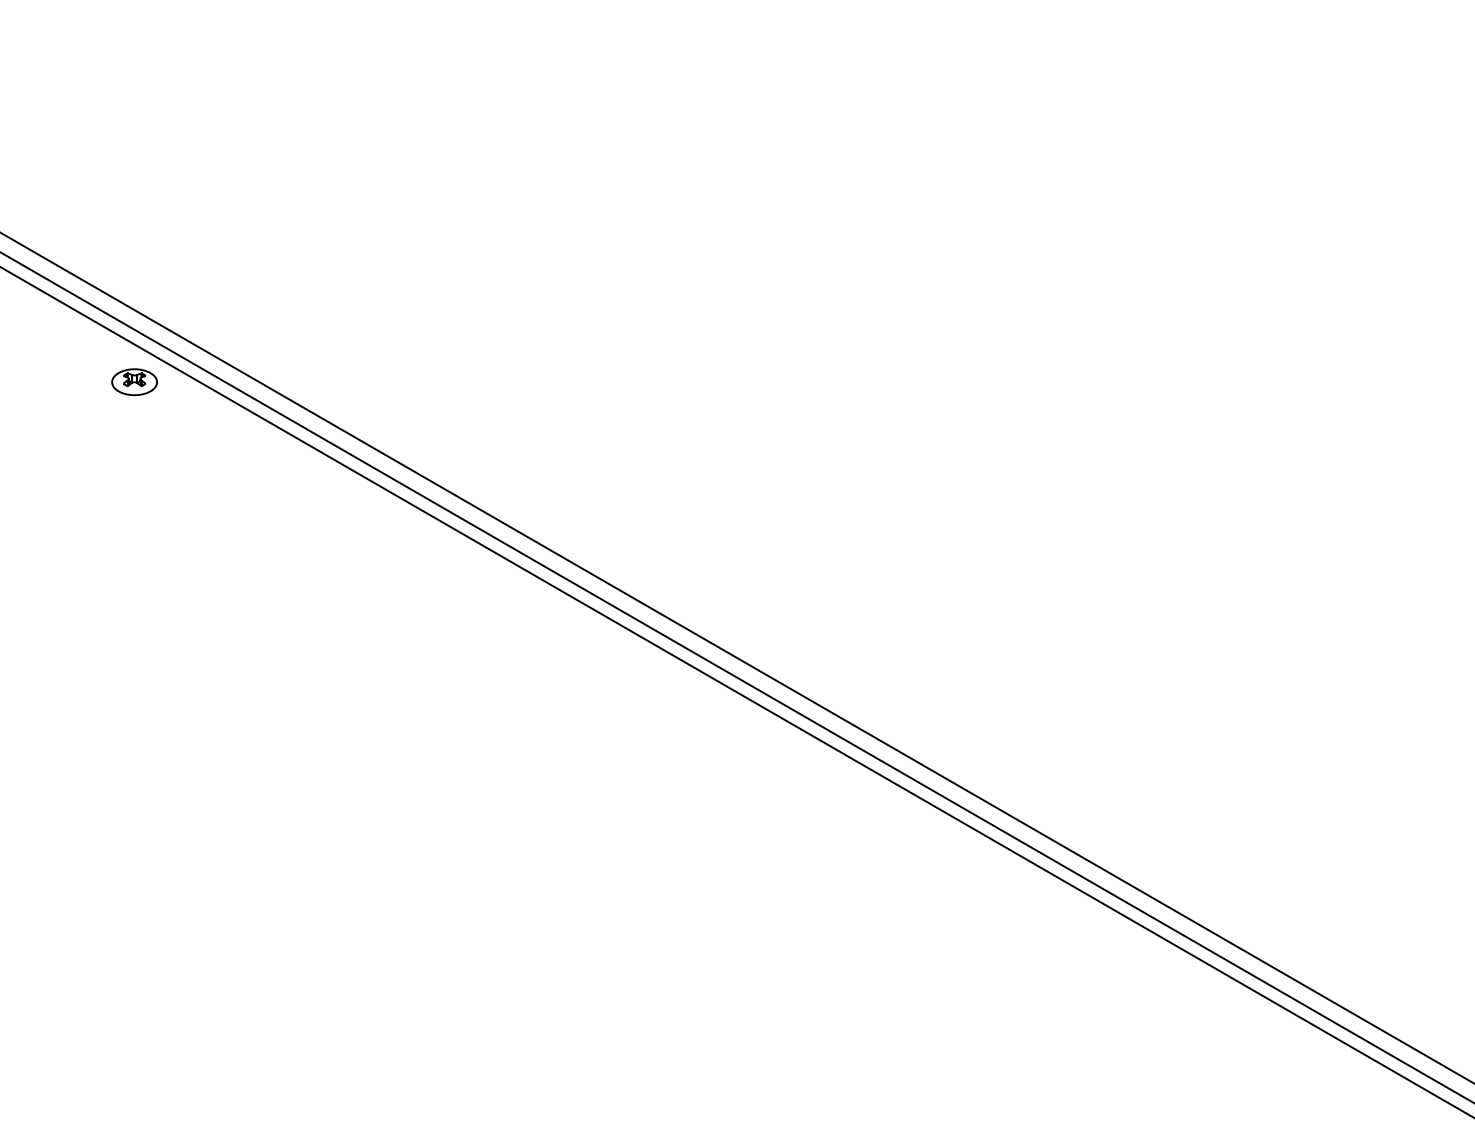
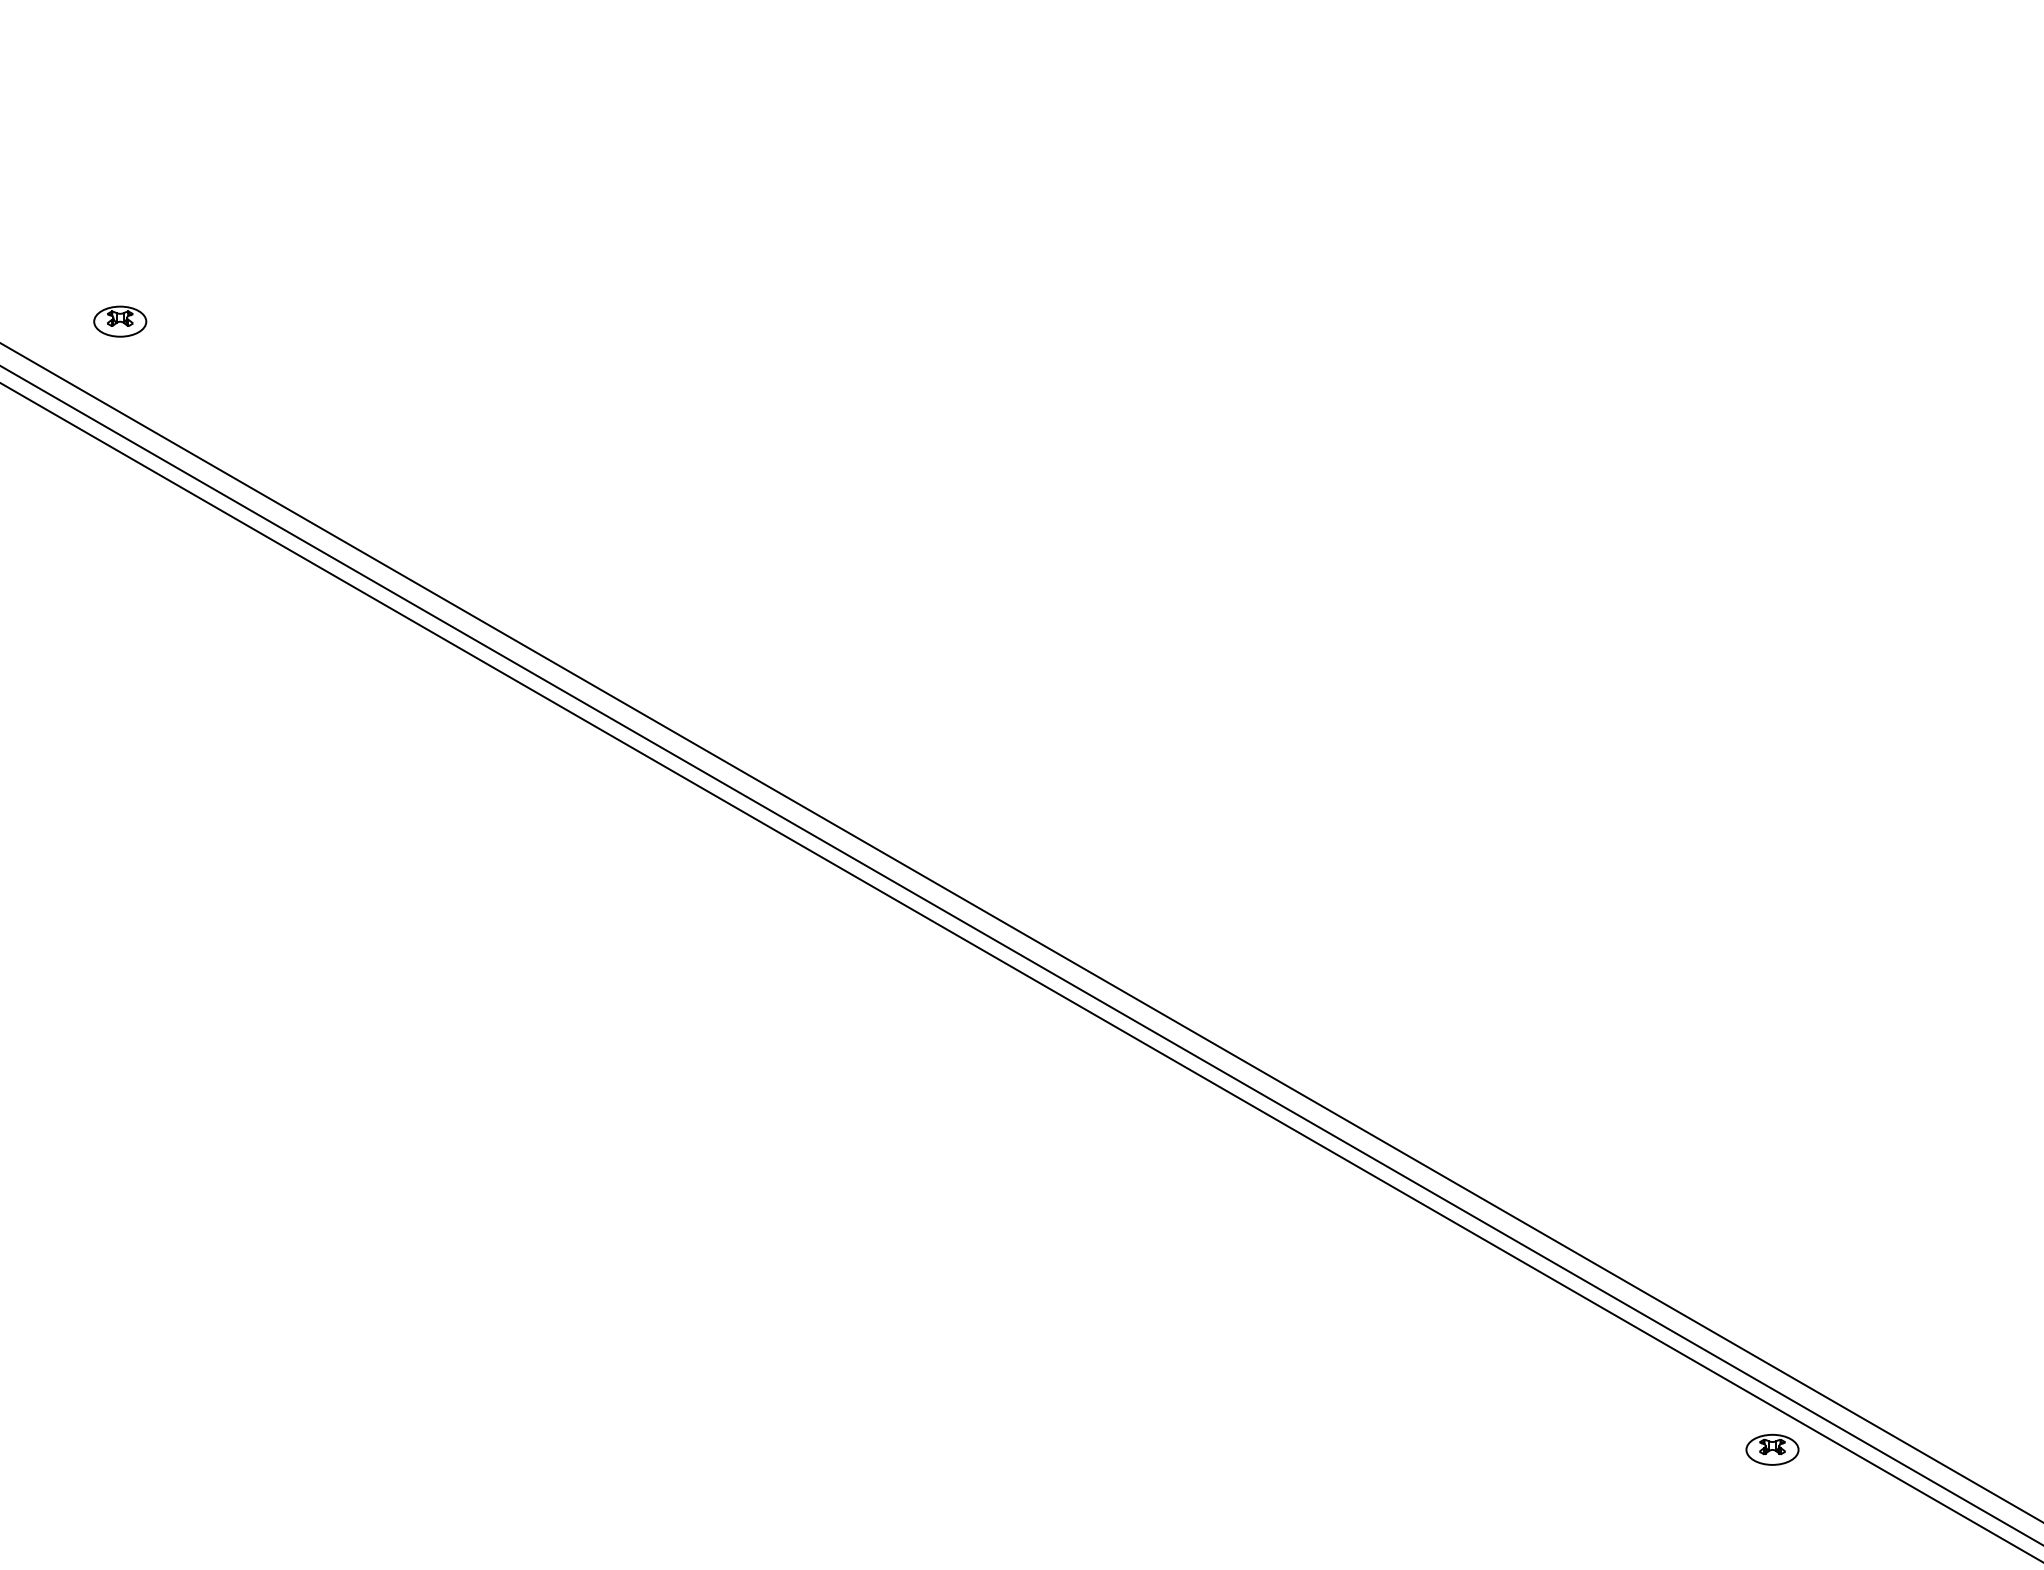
part: (134, 382) -> (120, 321), moved

